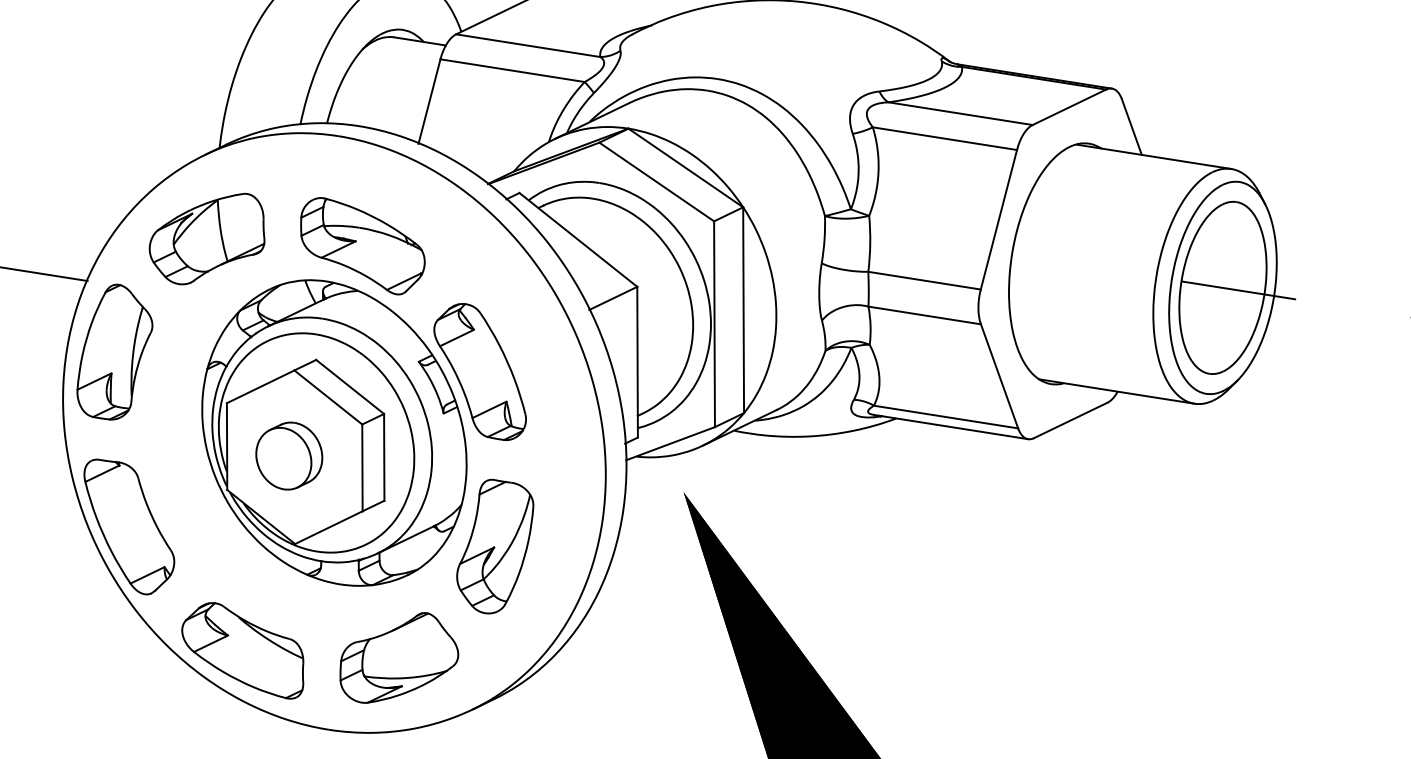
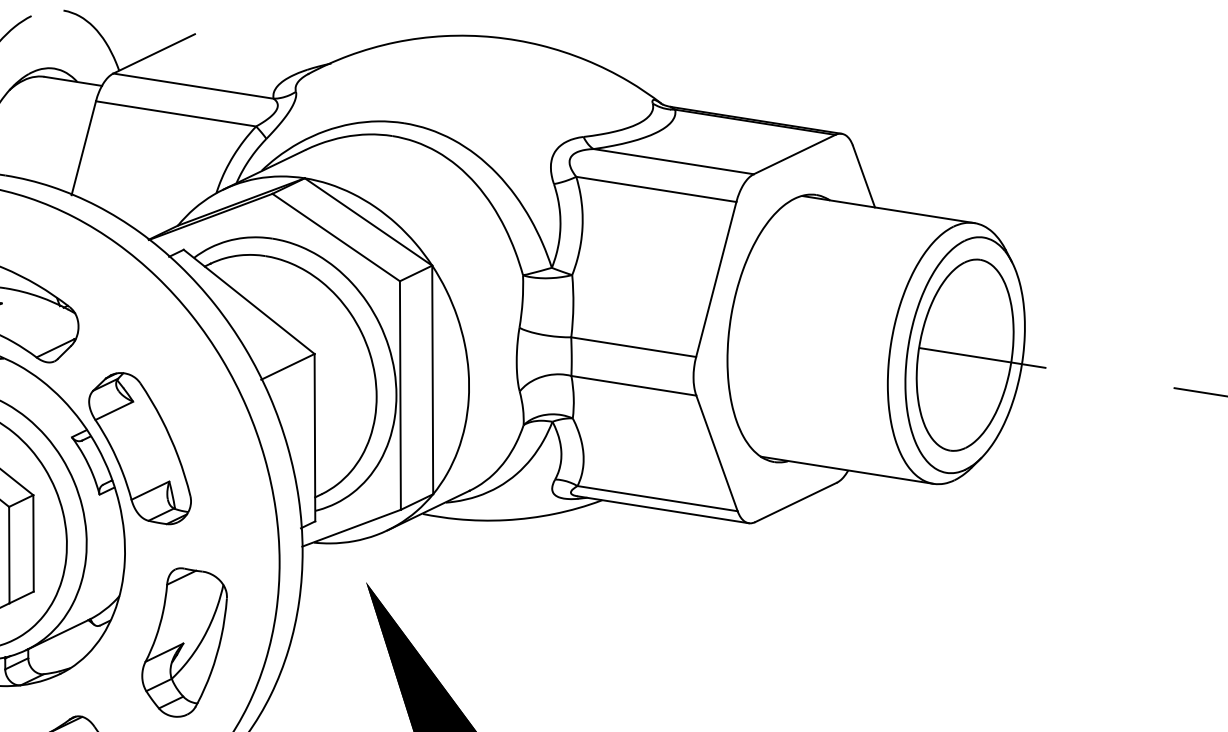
part: (495, 546) -> (184, 642), moved

